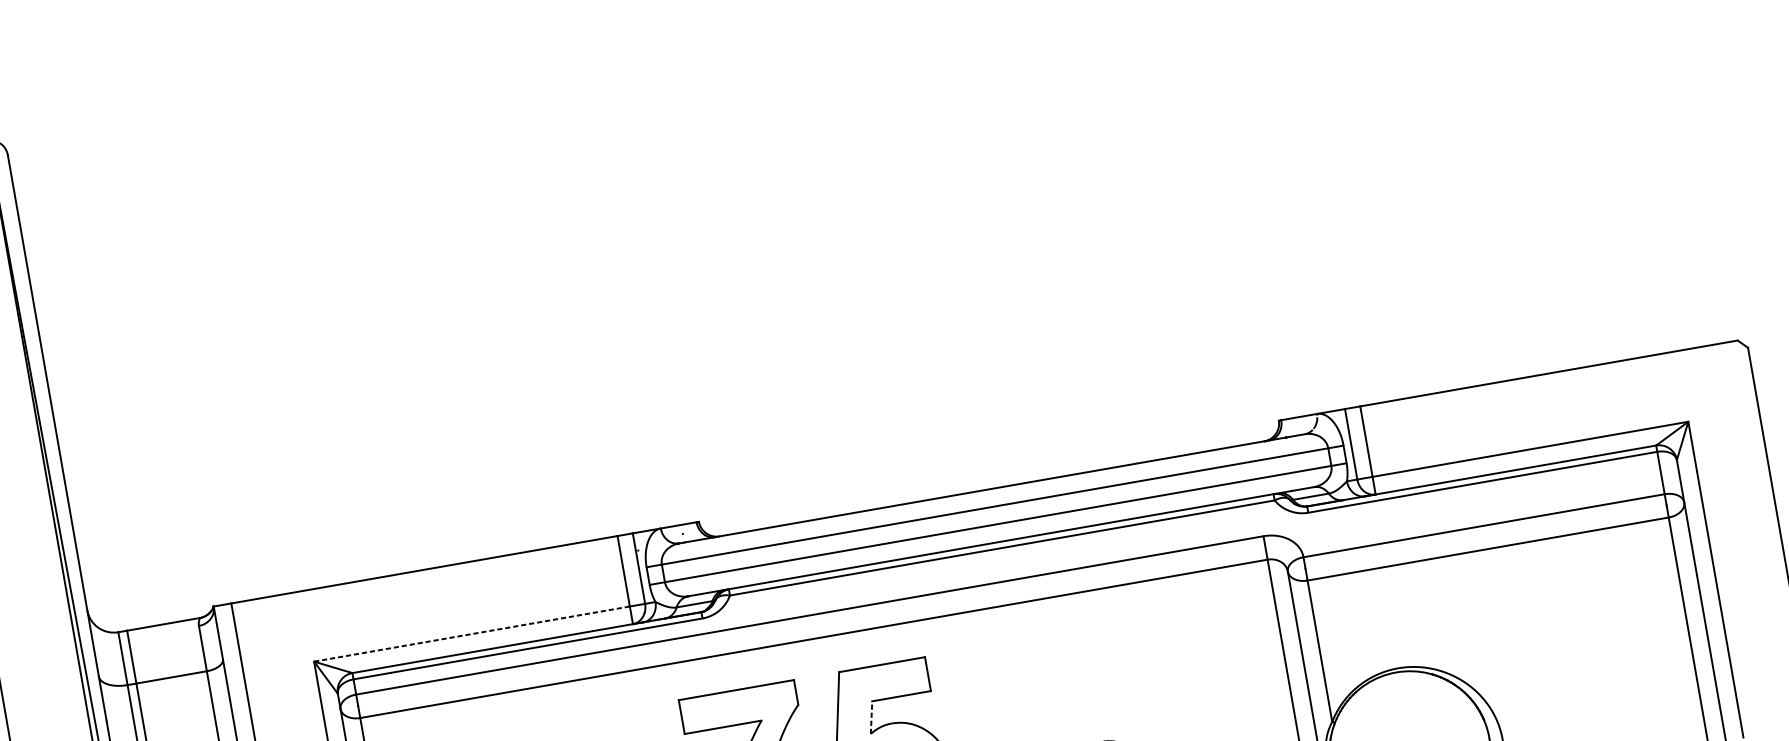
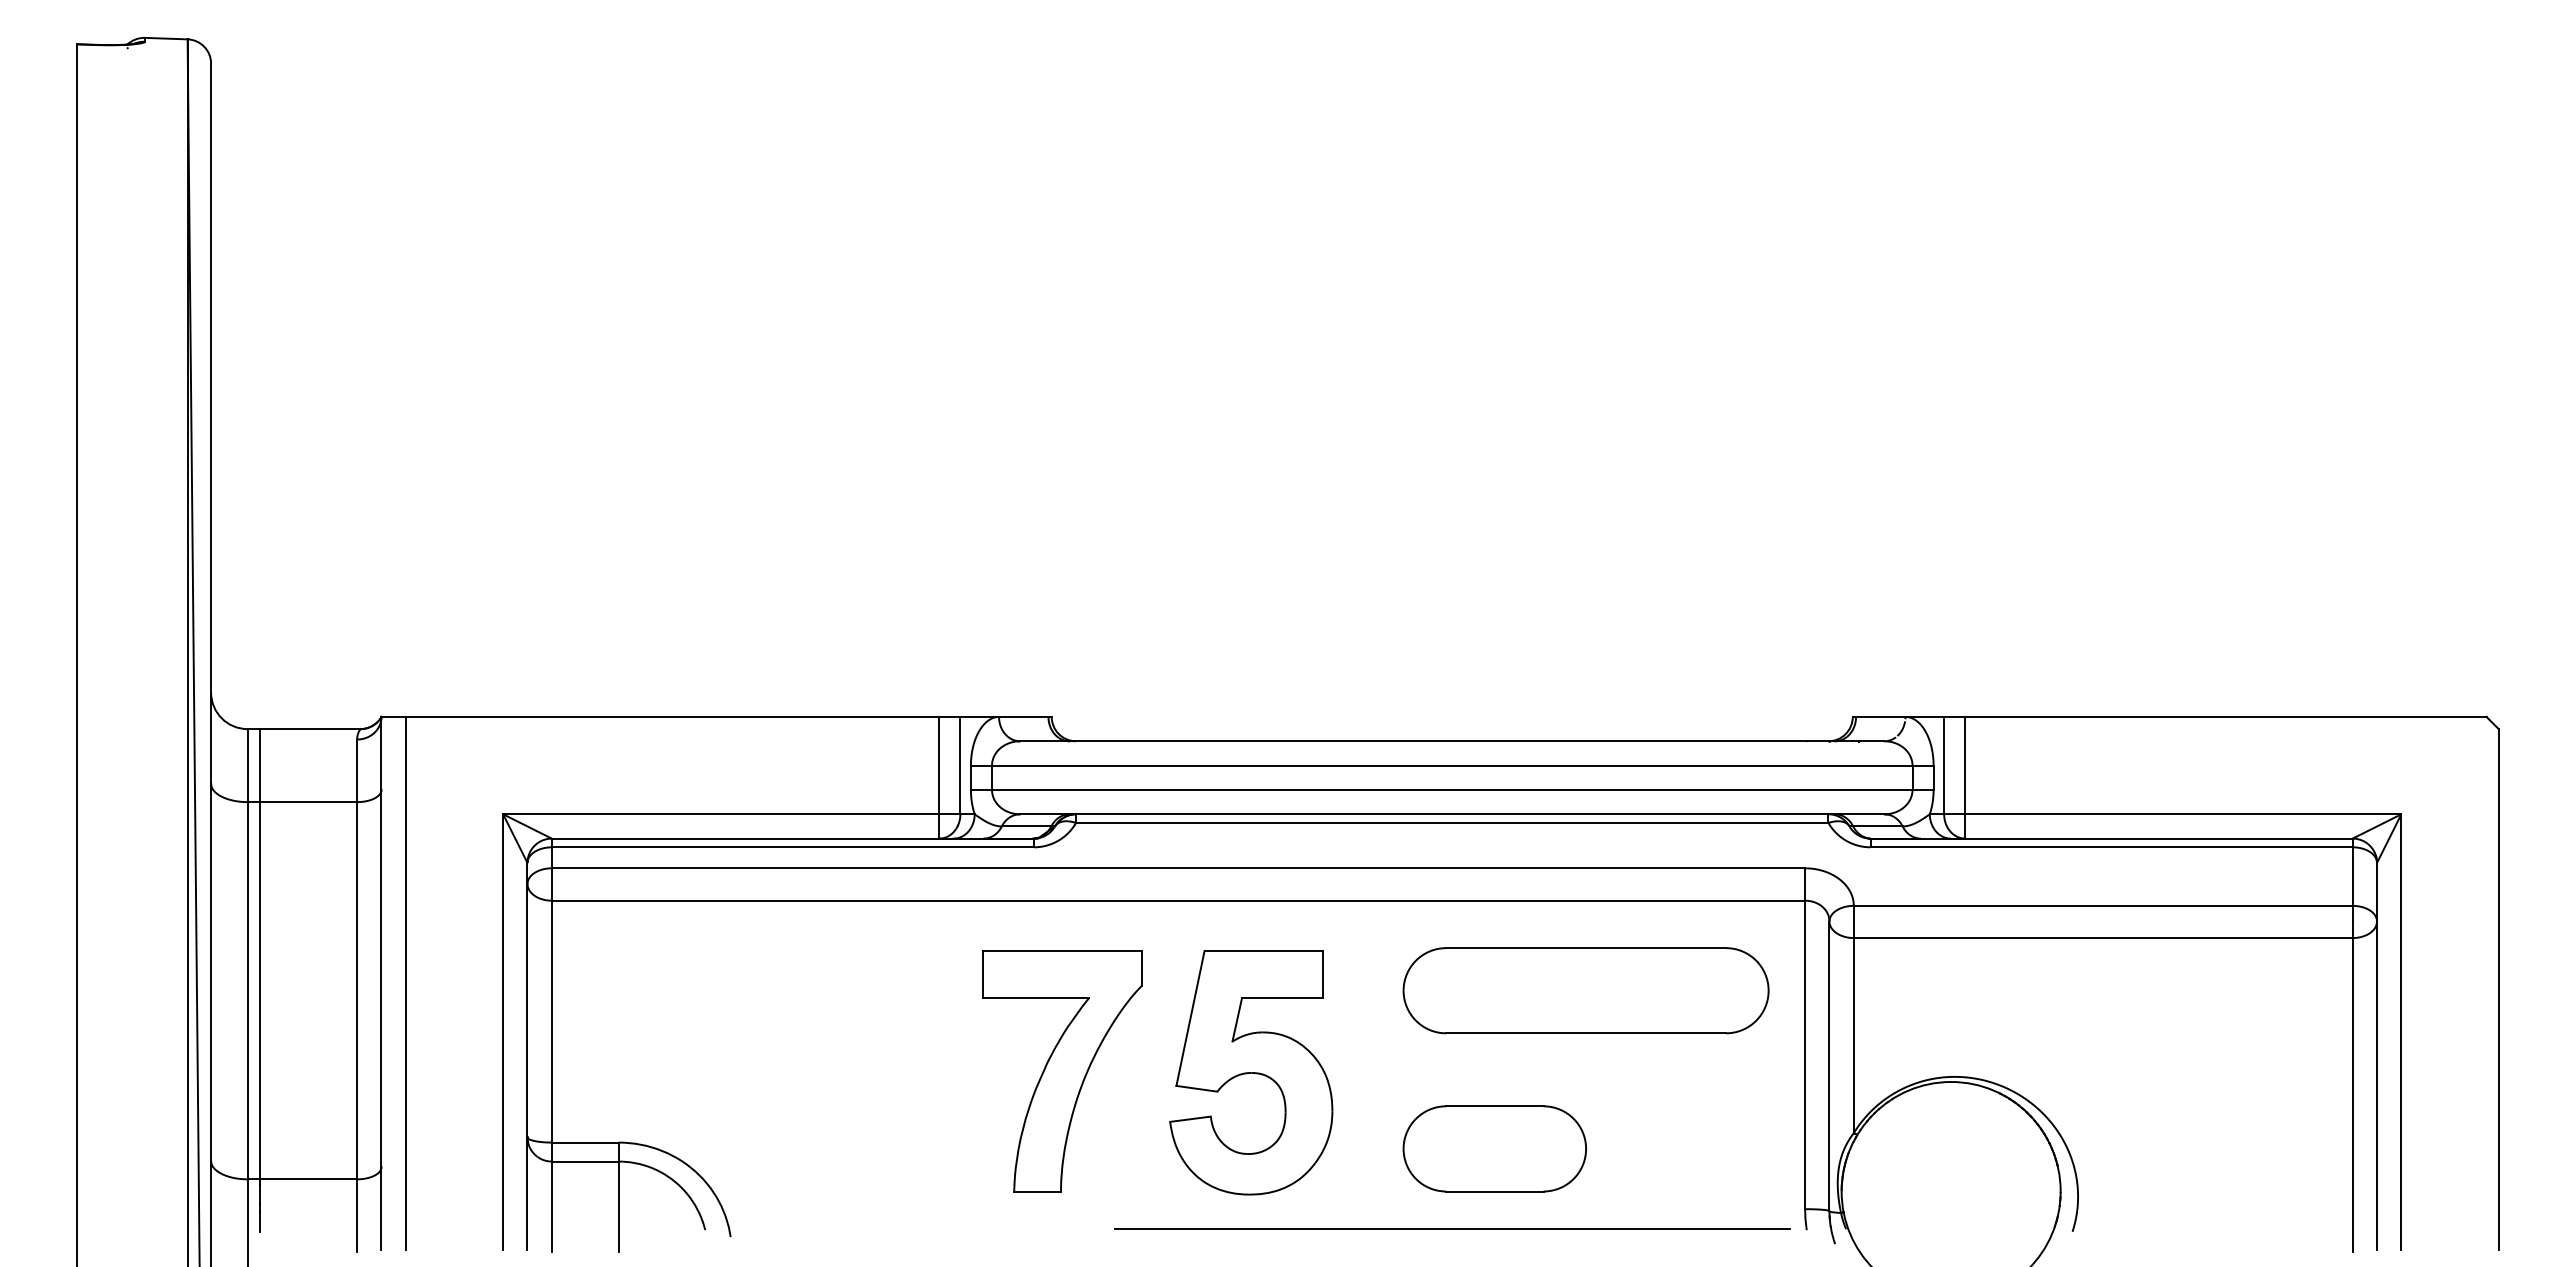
line: (472, 634) -> (721, 814), dashed -> solid
part: (1119, 652) -> (1585, 990), added
line: (871, 717) -> (1237, 1019), dashed -> solid

